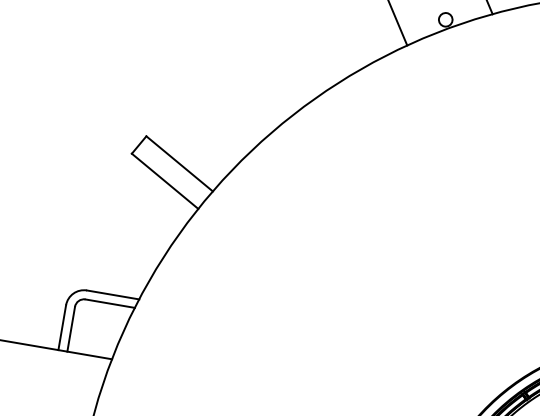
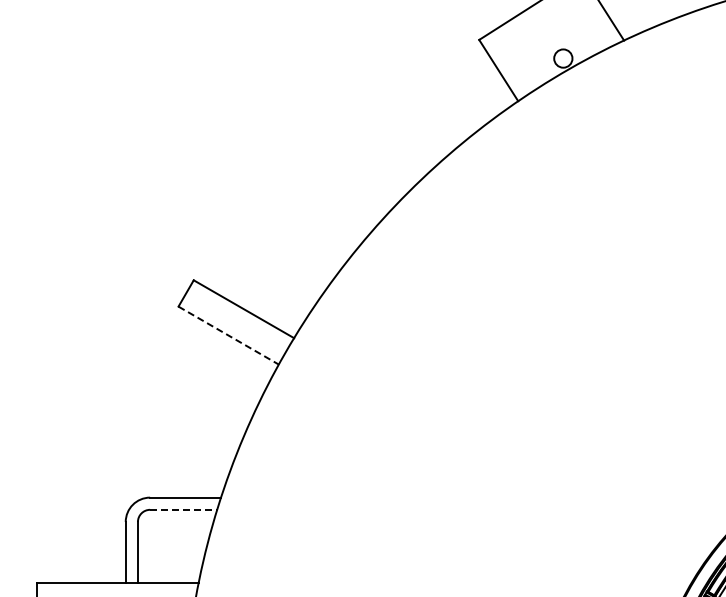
line: (164, 181) -> (228, 335), solid -> dashed
line: (110, 303) -> (183, 509), solid -> dashed

